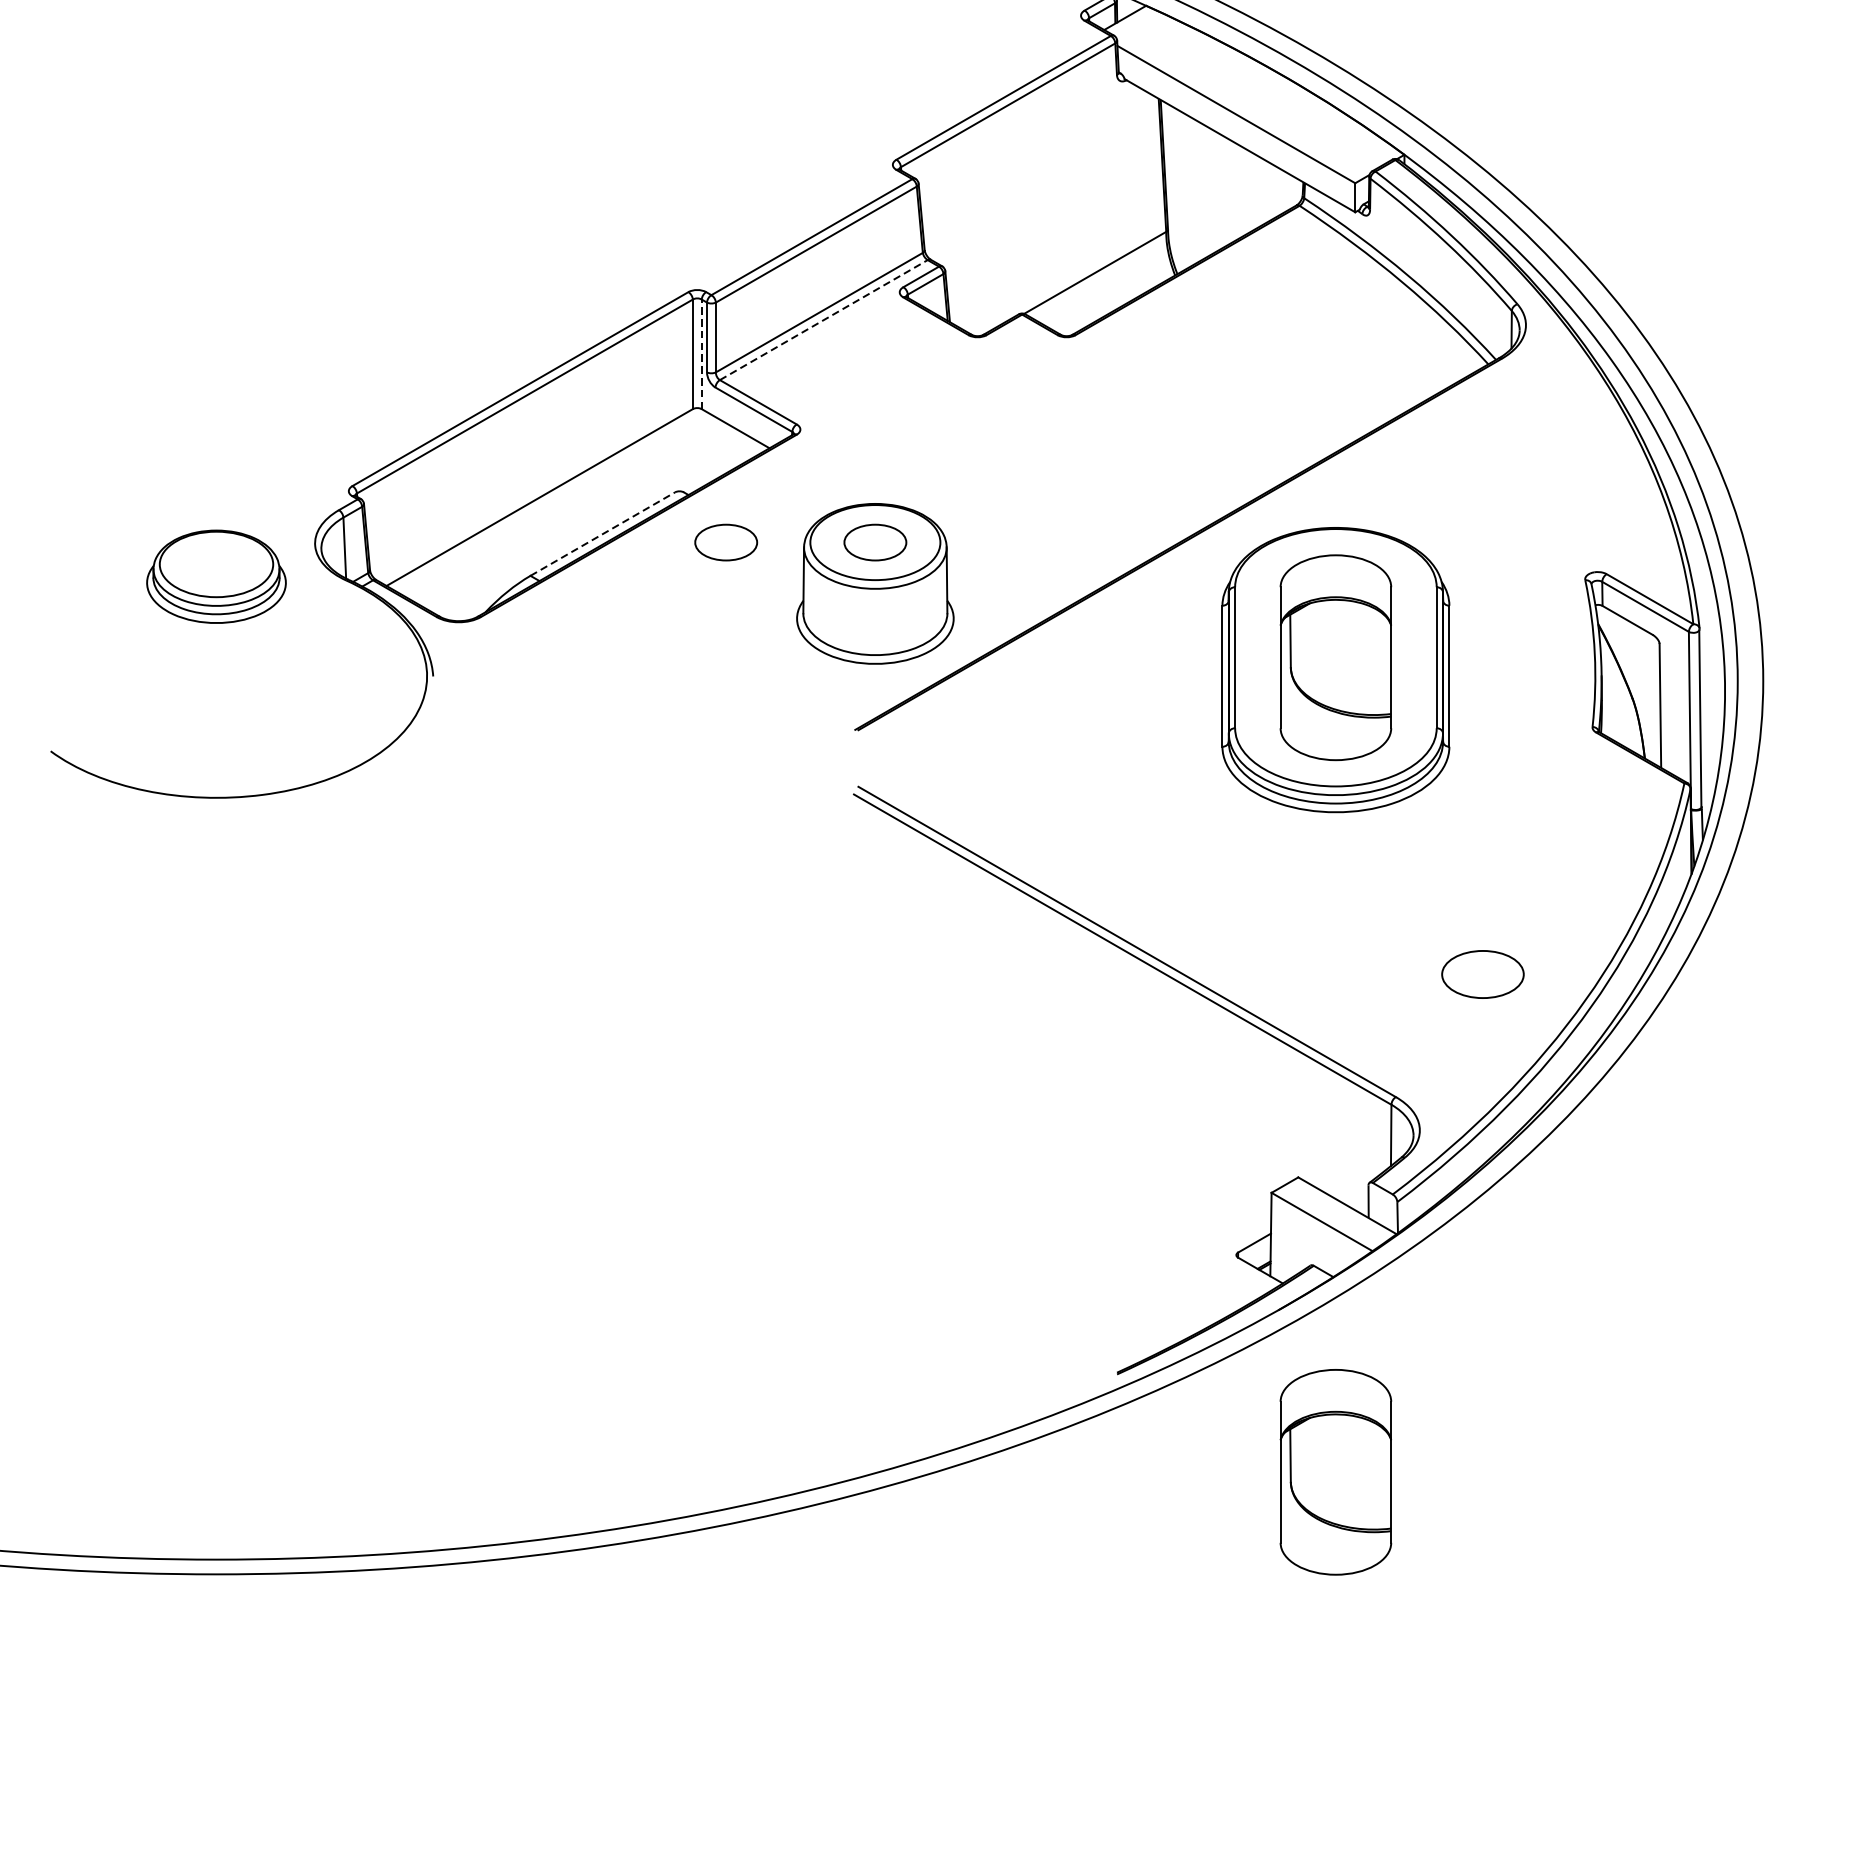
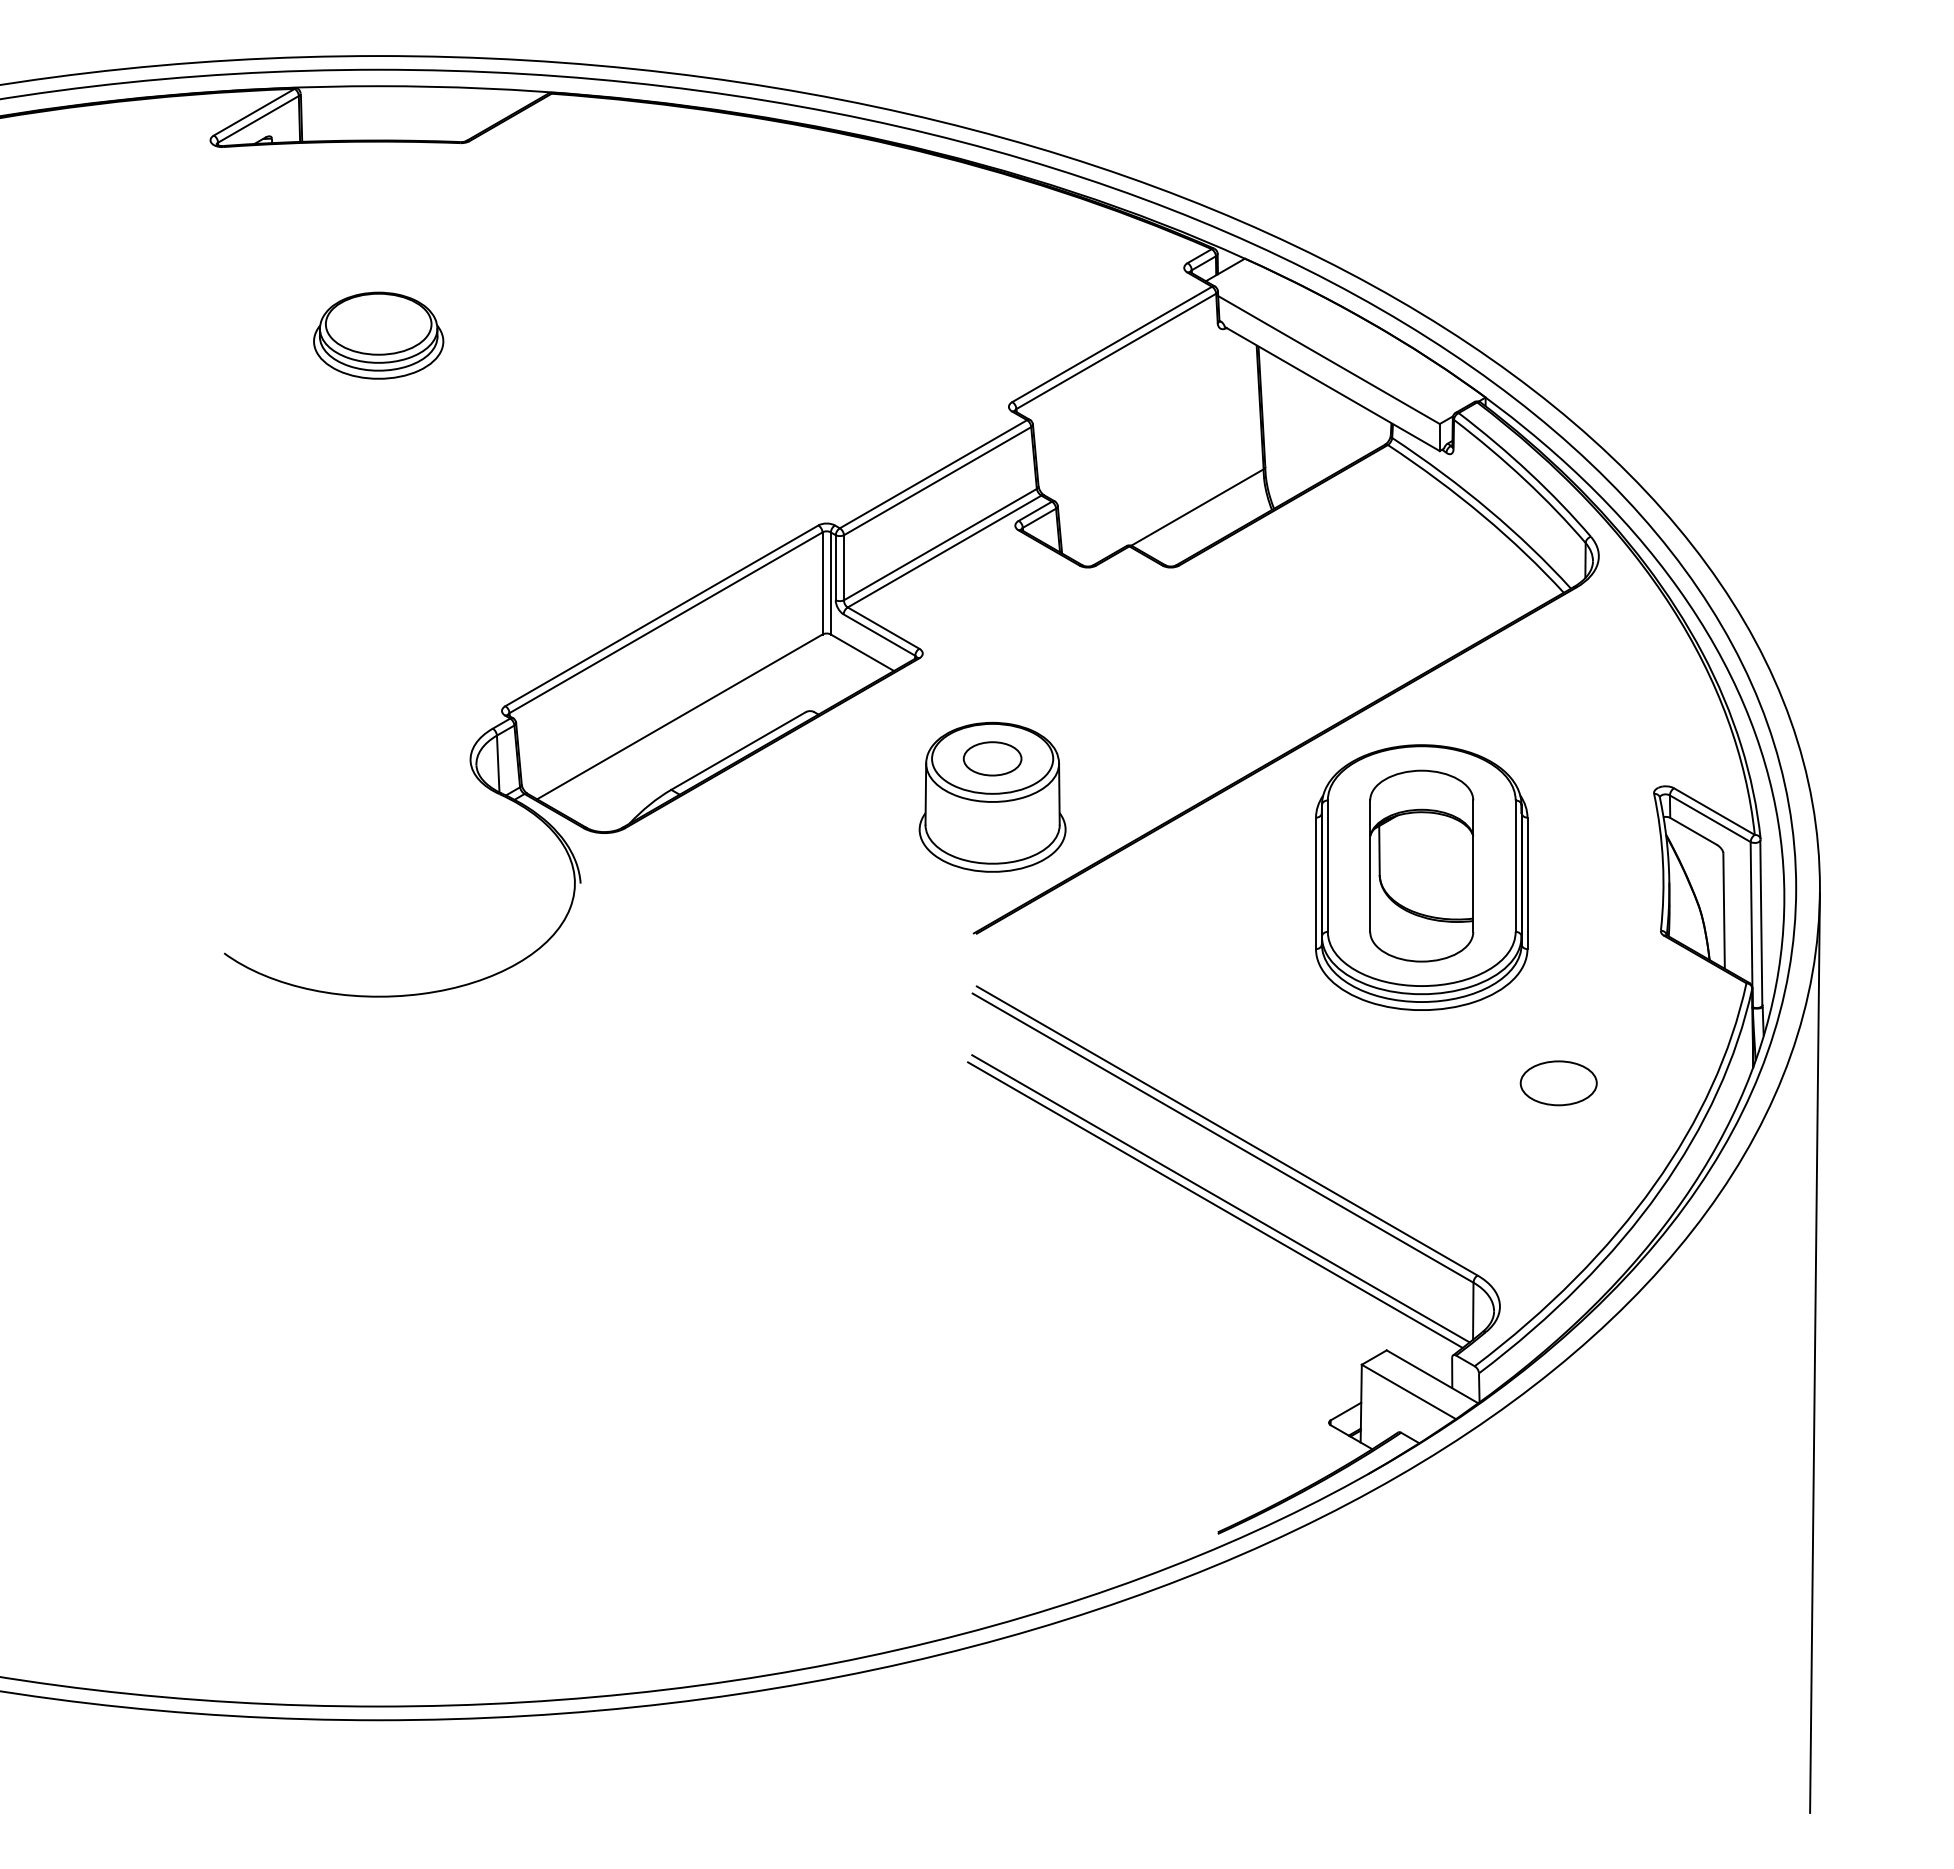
line: (823, 320) -> (944, 551), dashed -> solid
line: (701, 353) -> (830, 582), dashed -> solid
line: (602, 533) -> (738, 750), dashed -> solid
part: (726, 542) -> (853, 758), removed
part: (216, 576) -> (378, 335), moved
part: (1482, 974) -> (1558, 1083), moved
line: (1119, 1014) -> (1220, 1198), added
line: (1114, 1020) -> (1215, 1204), added
line: (1757, 1179) -> (1814, 1352), added
part: (1335, 1471) -> (1421, 1624), removed

